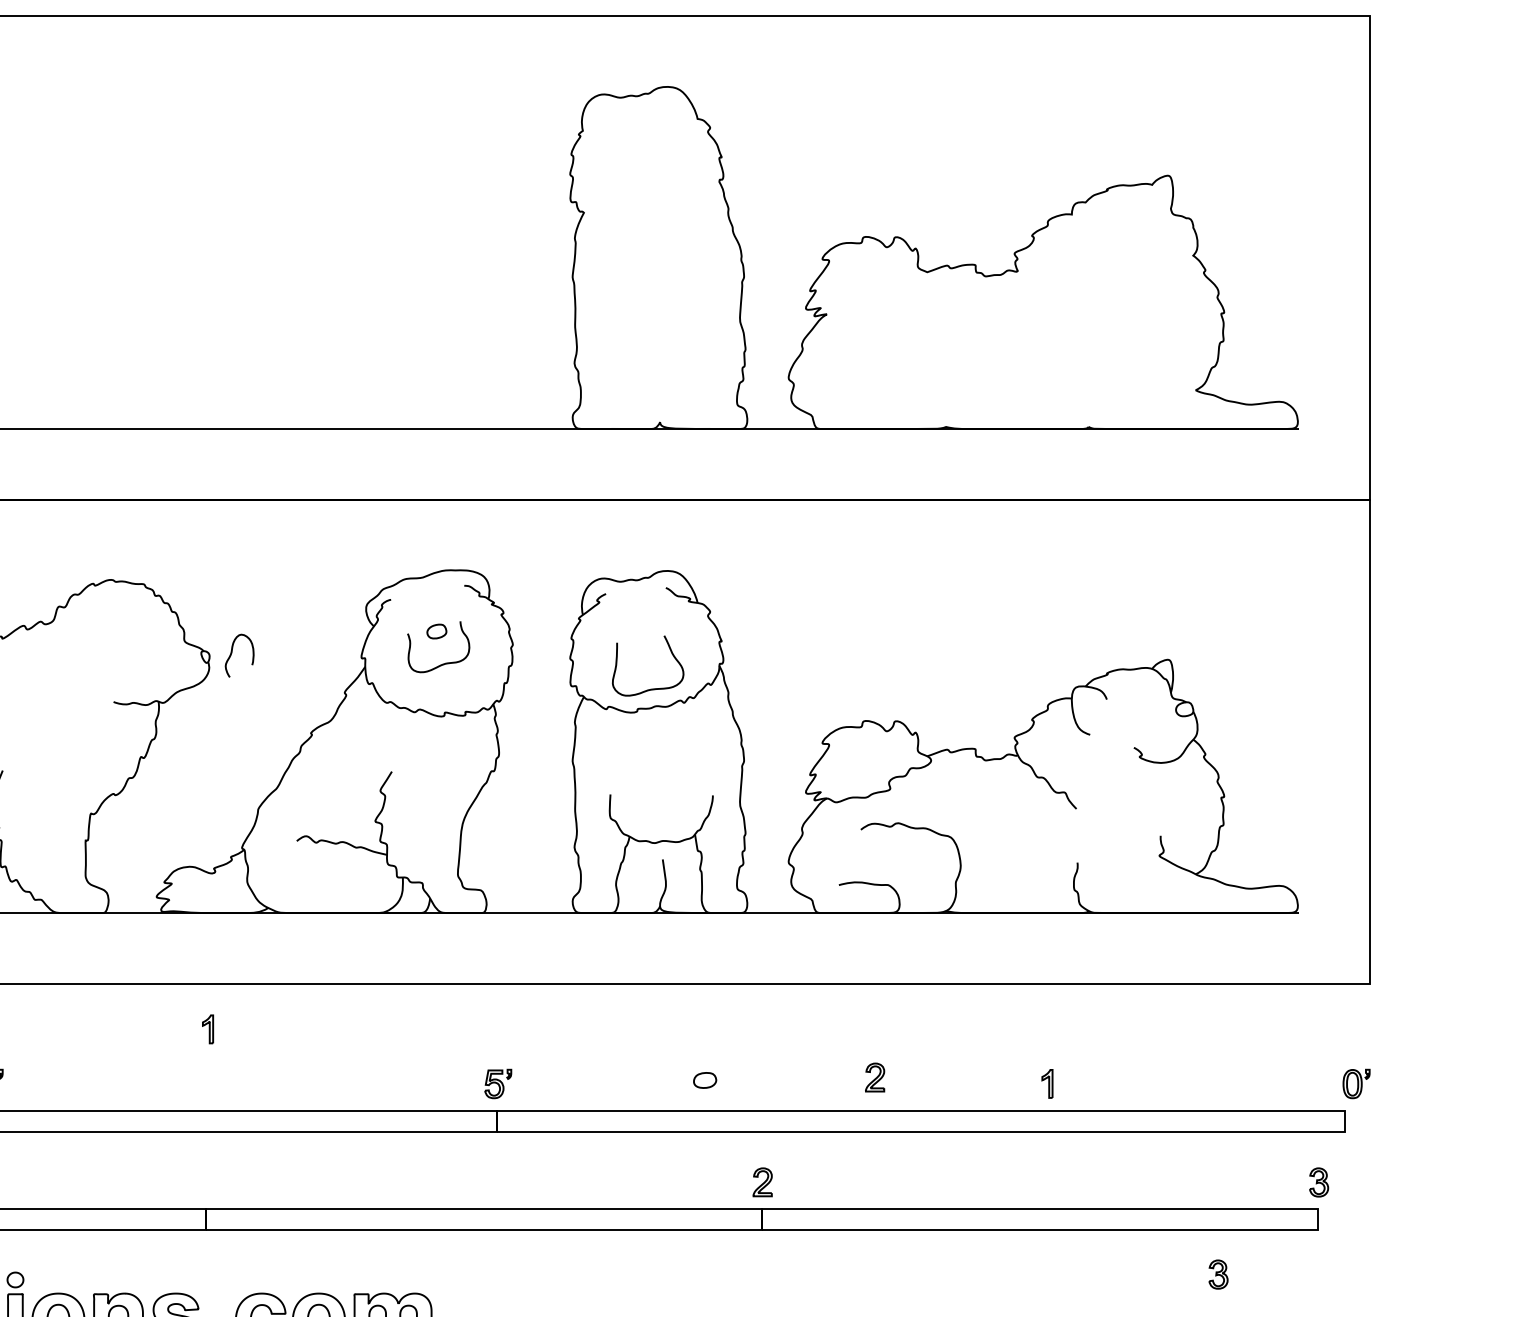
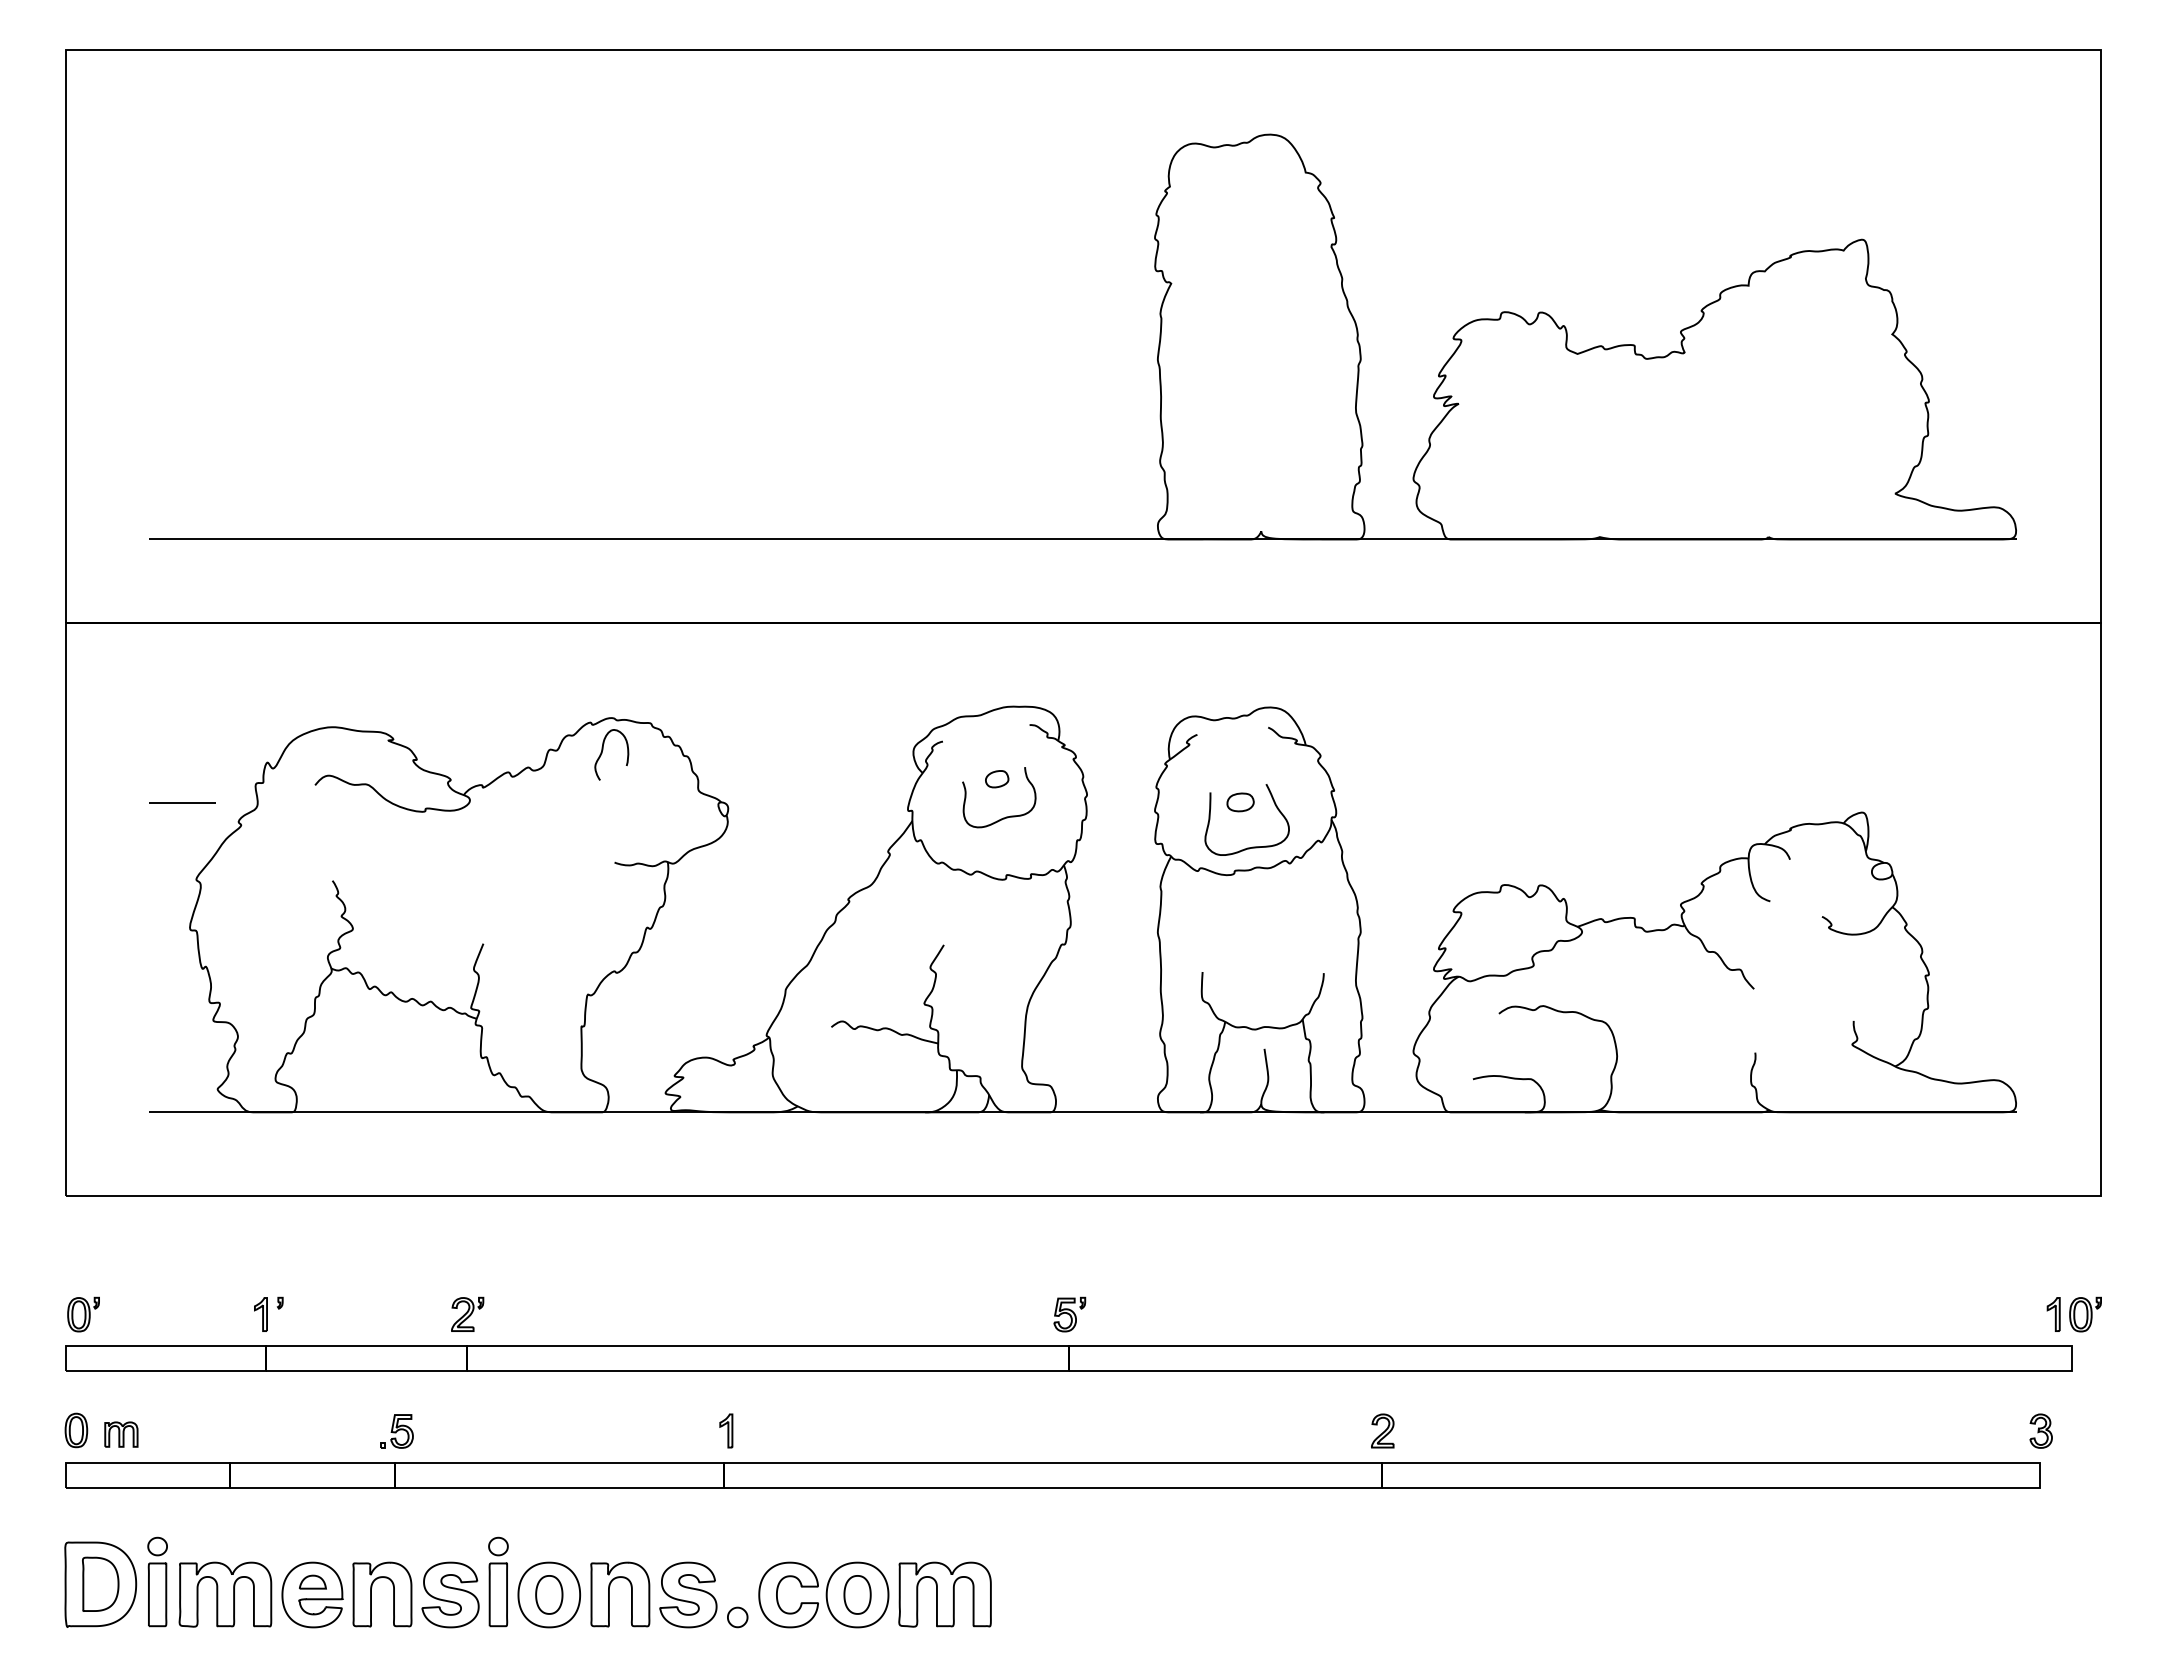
curve: (232, 652) -> (603, 750), moved
part: (208, 1028) -> (726, 1430), moved
part: (874, 1077) -> (1515, 1306), removed
part: (705, 1080) -> (1240, 802), moved
part: (1047, 1083) -> (2053, 1314), moved
part: (1217, 1274) -> (1921, 1539), removed

